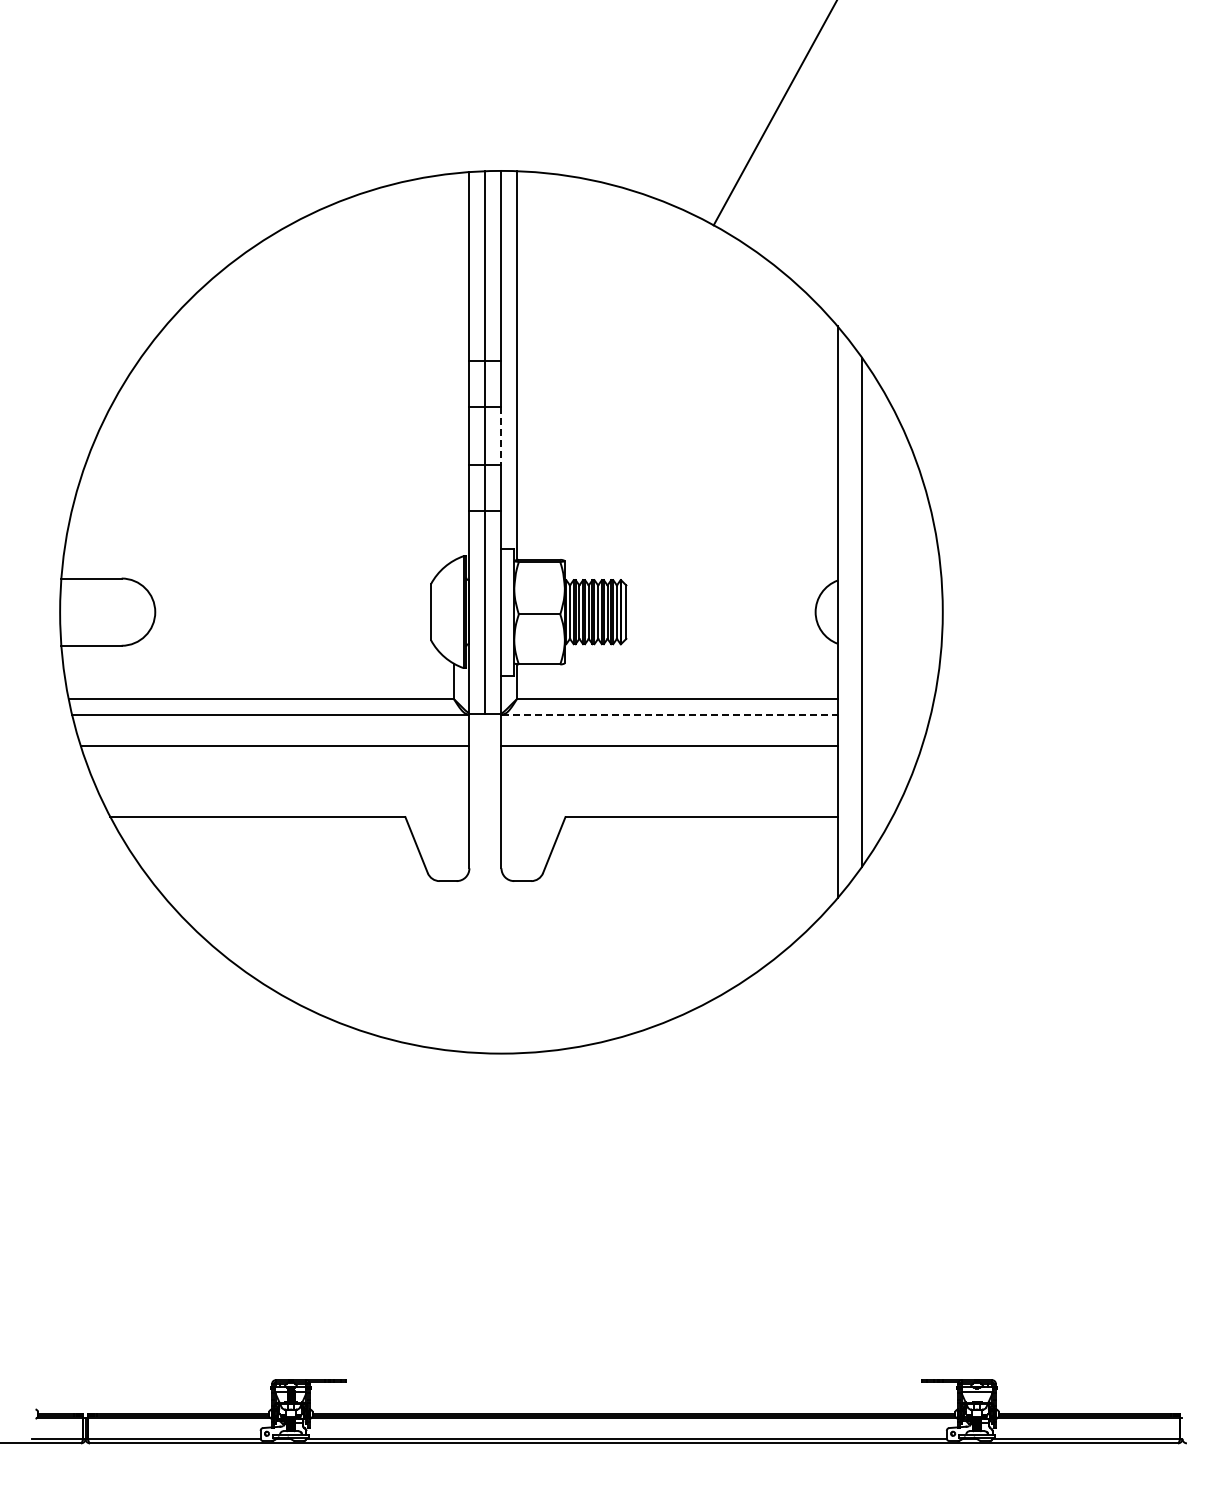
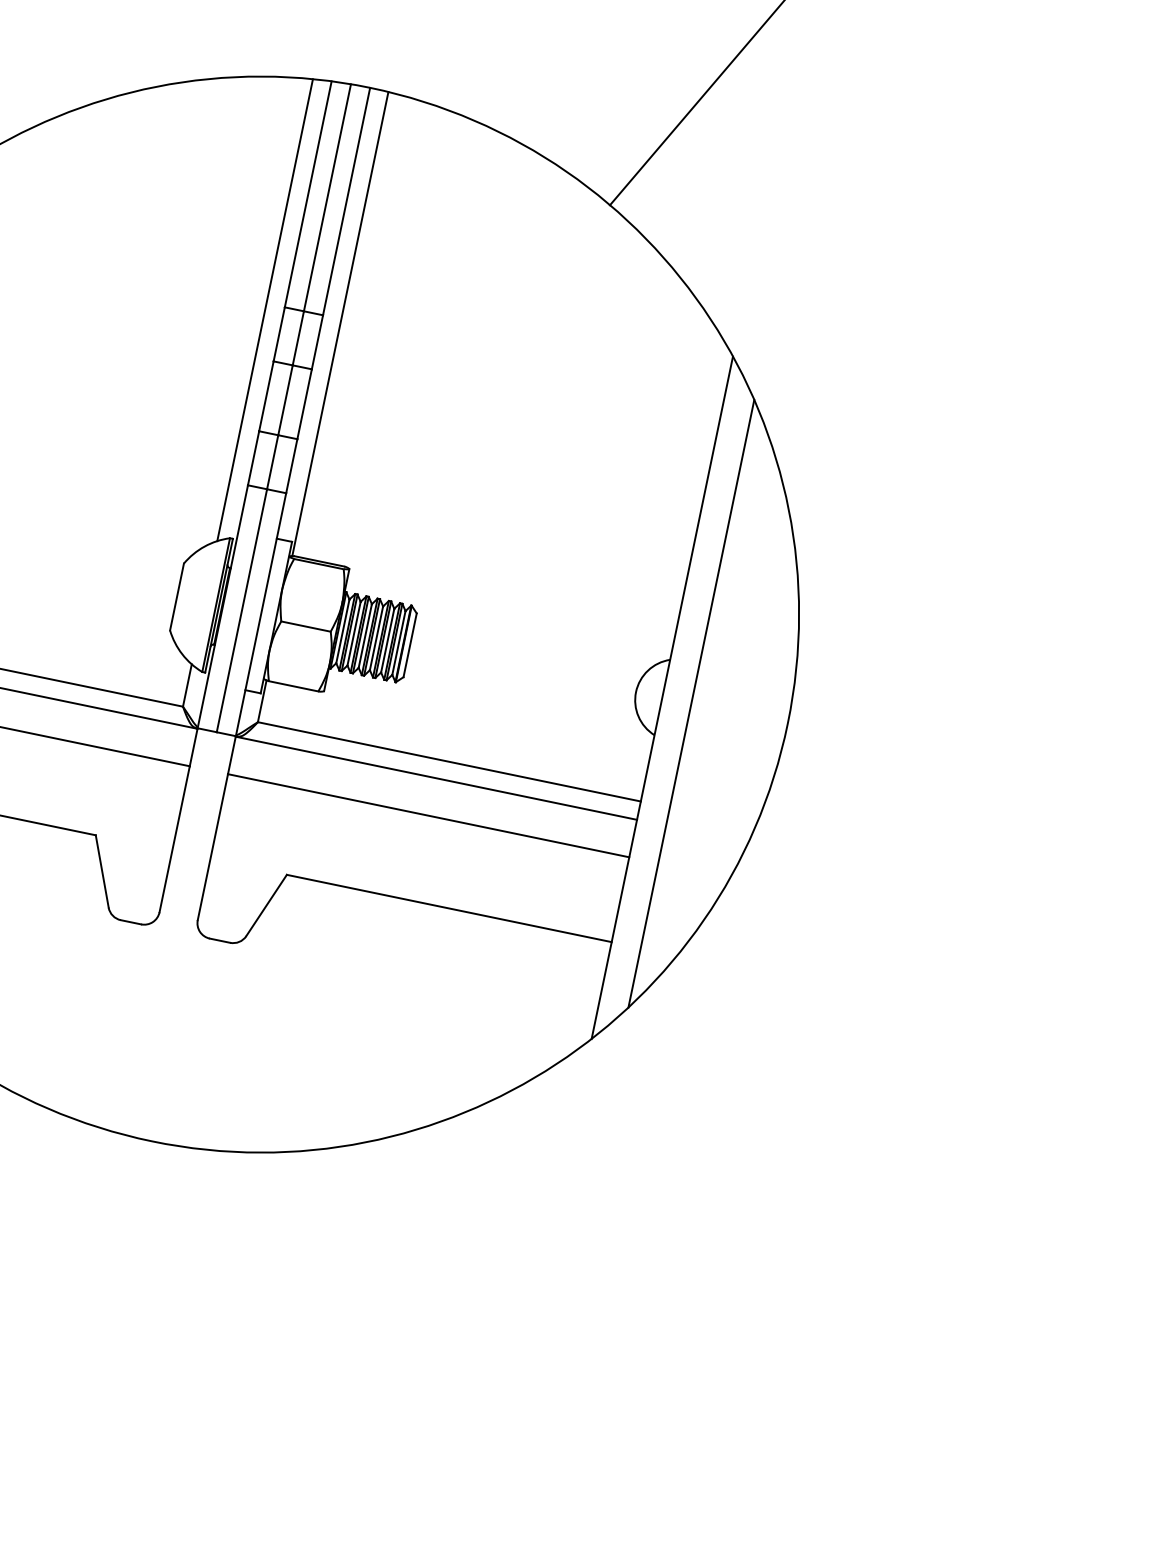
line: (454, 366) -> (265, 309), added
line: (501, 436) -> (304, 404), dashed -> solid
line: (669, 714) -> (436, 778), dashed -> solid

